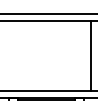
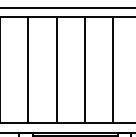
line: (14, 55) -> (27, 69), added
line: (33, 55) -> (56, 69), added
line: (52, 55) -> (84, 69), added
line: (71, 55) -> (112, 69), added

